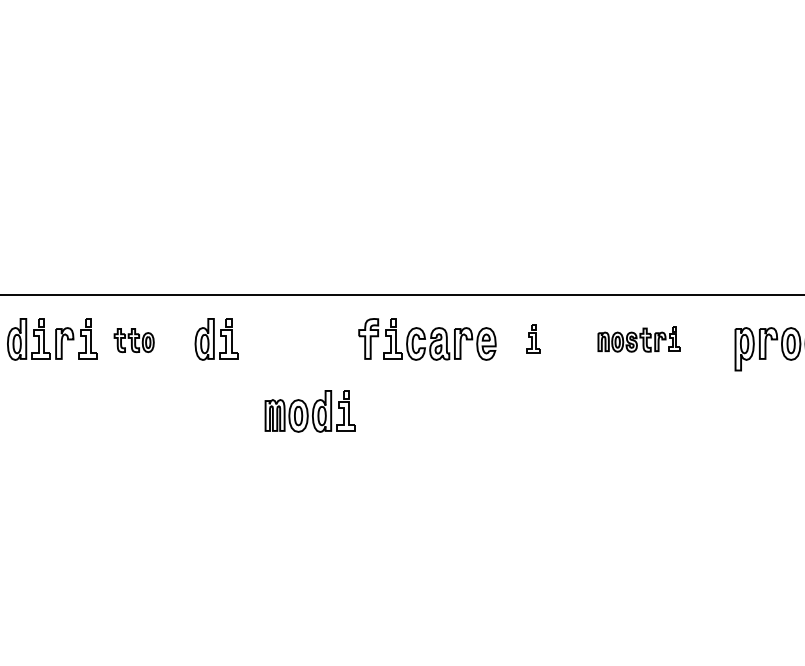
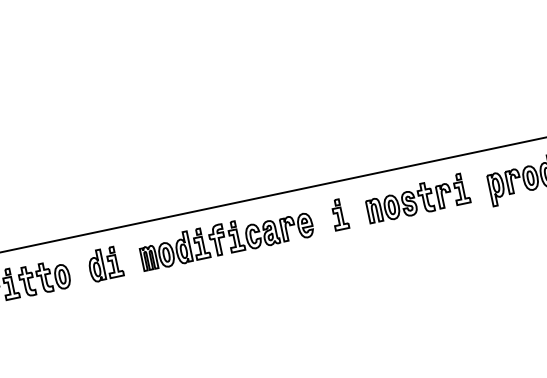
part: (533, 338) -> (339, 214), size x1.43
part: (638, 339) -> (417, 198), size x1.67
part: (133, 340) -> (43, 278), size x1.67
part: (309, 411) -> (173, 249), moved

